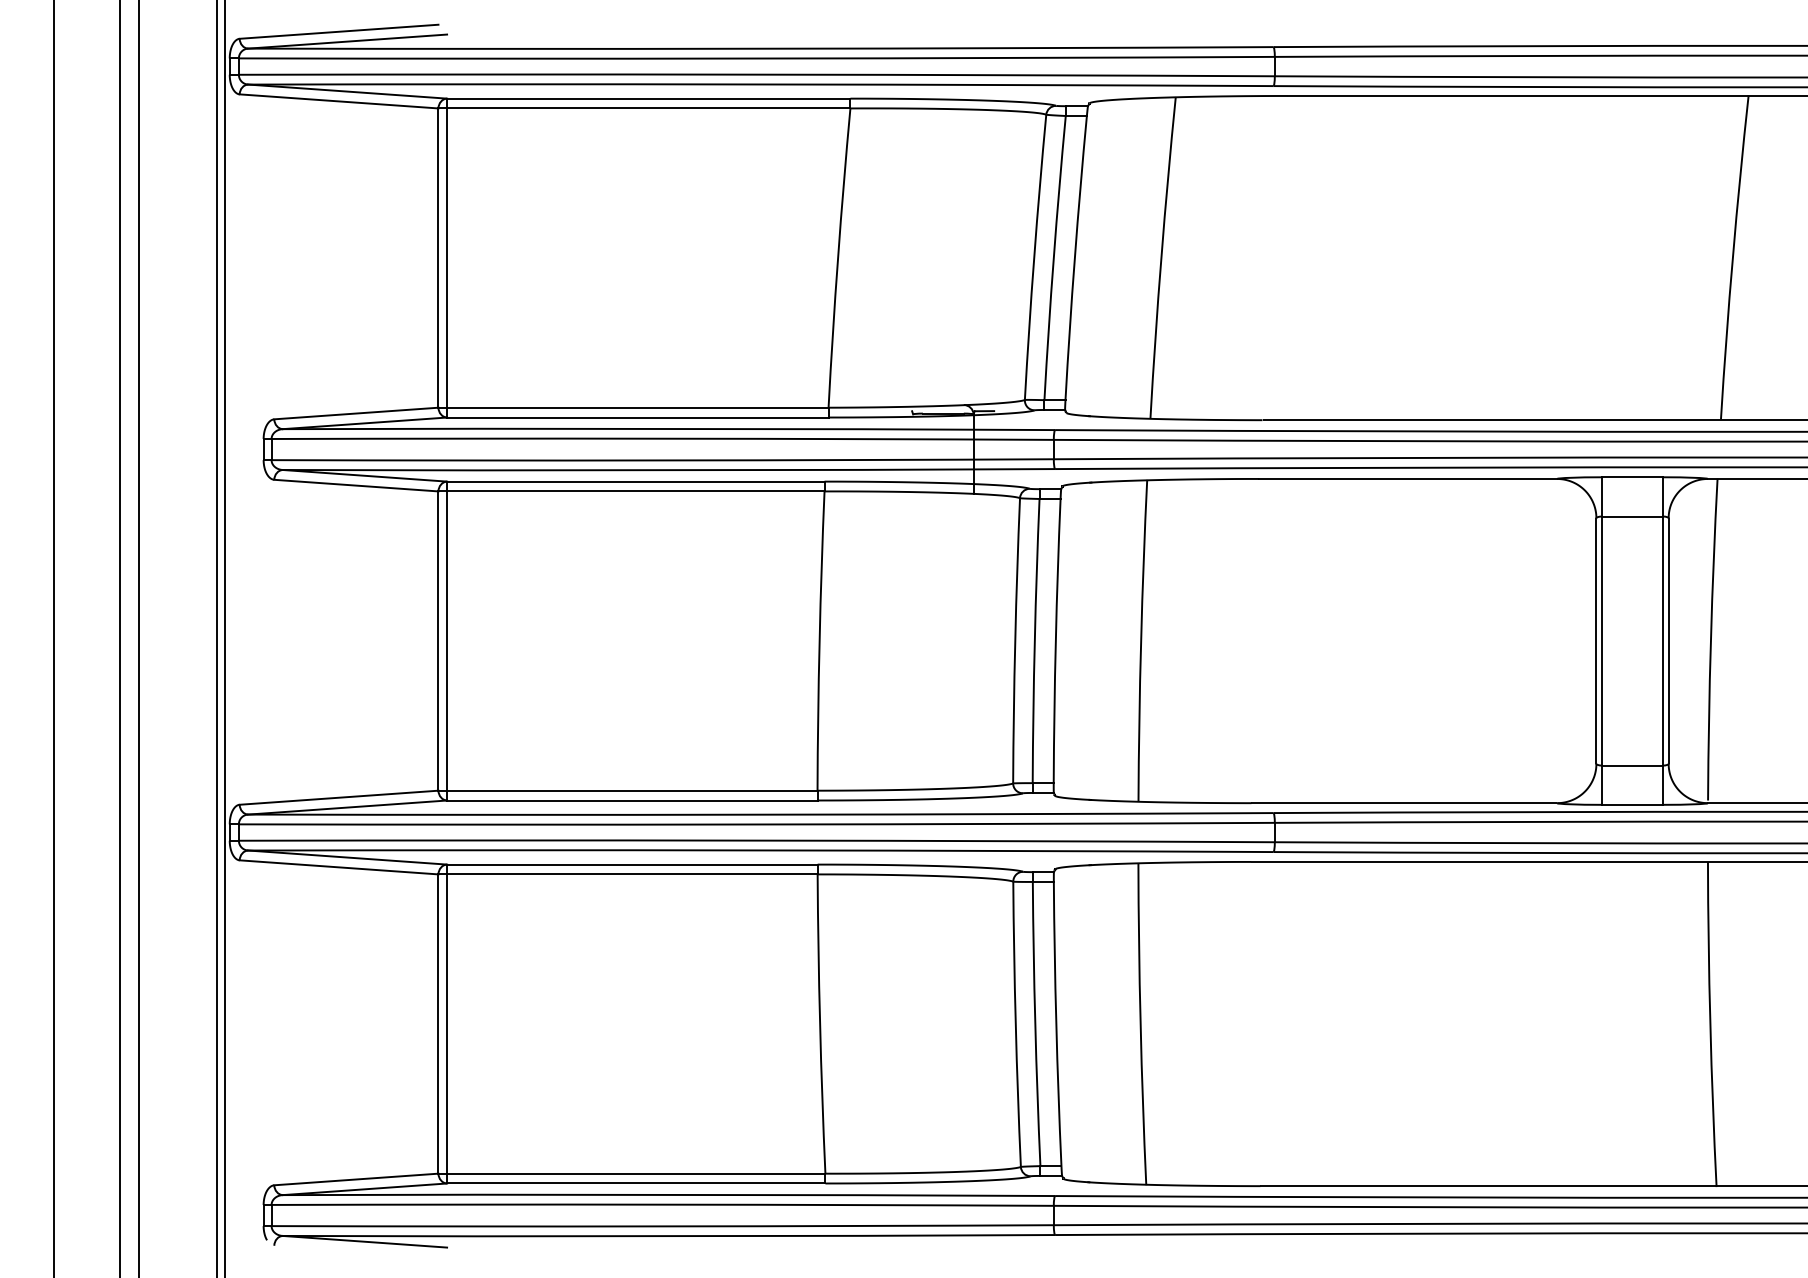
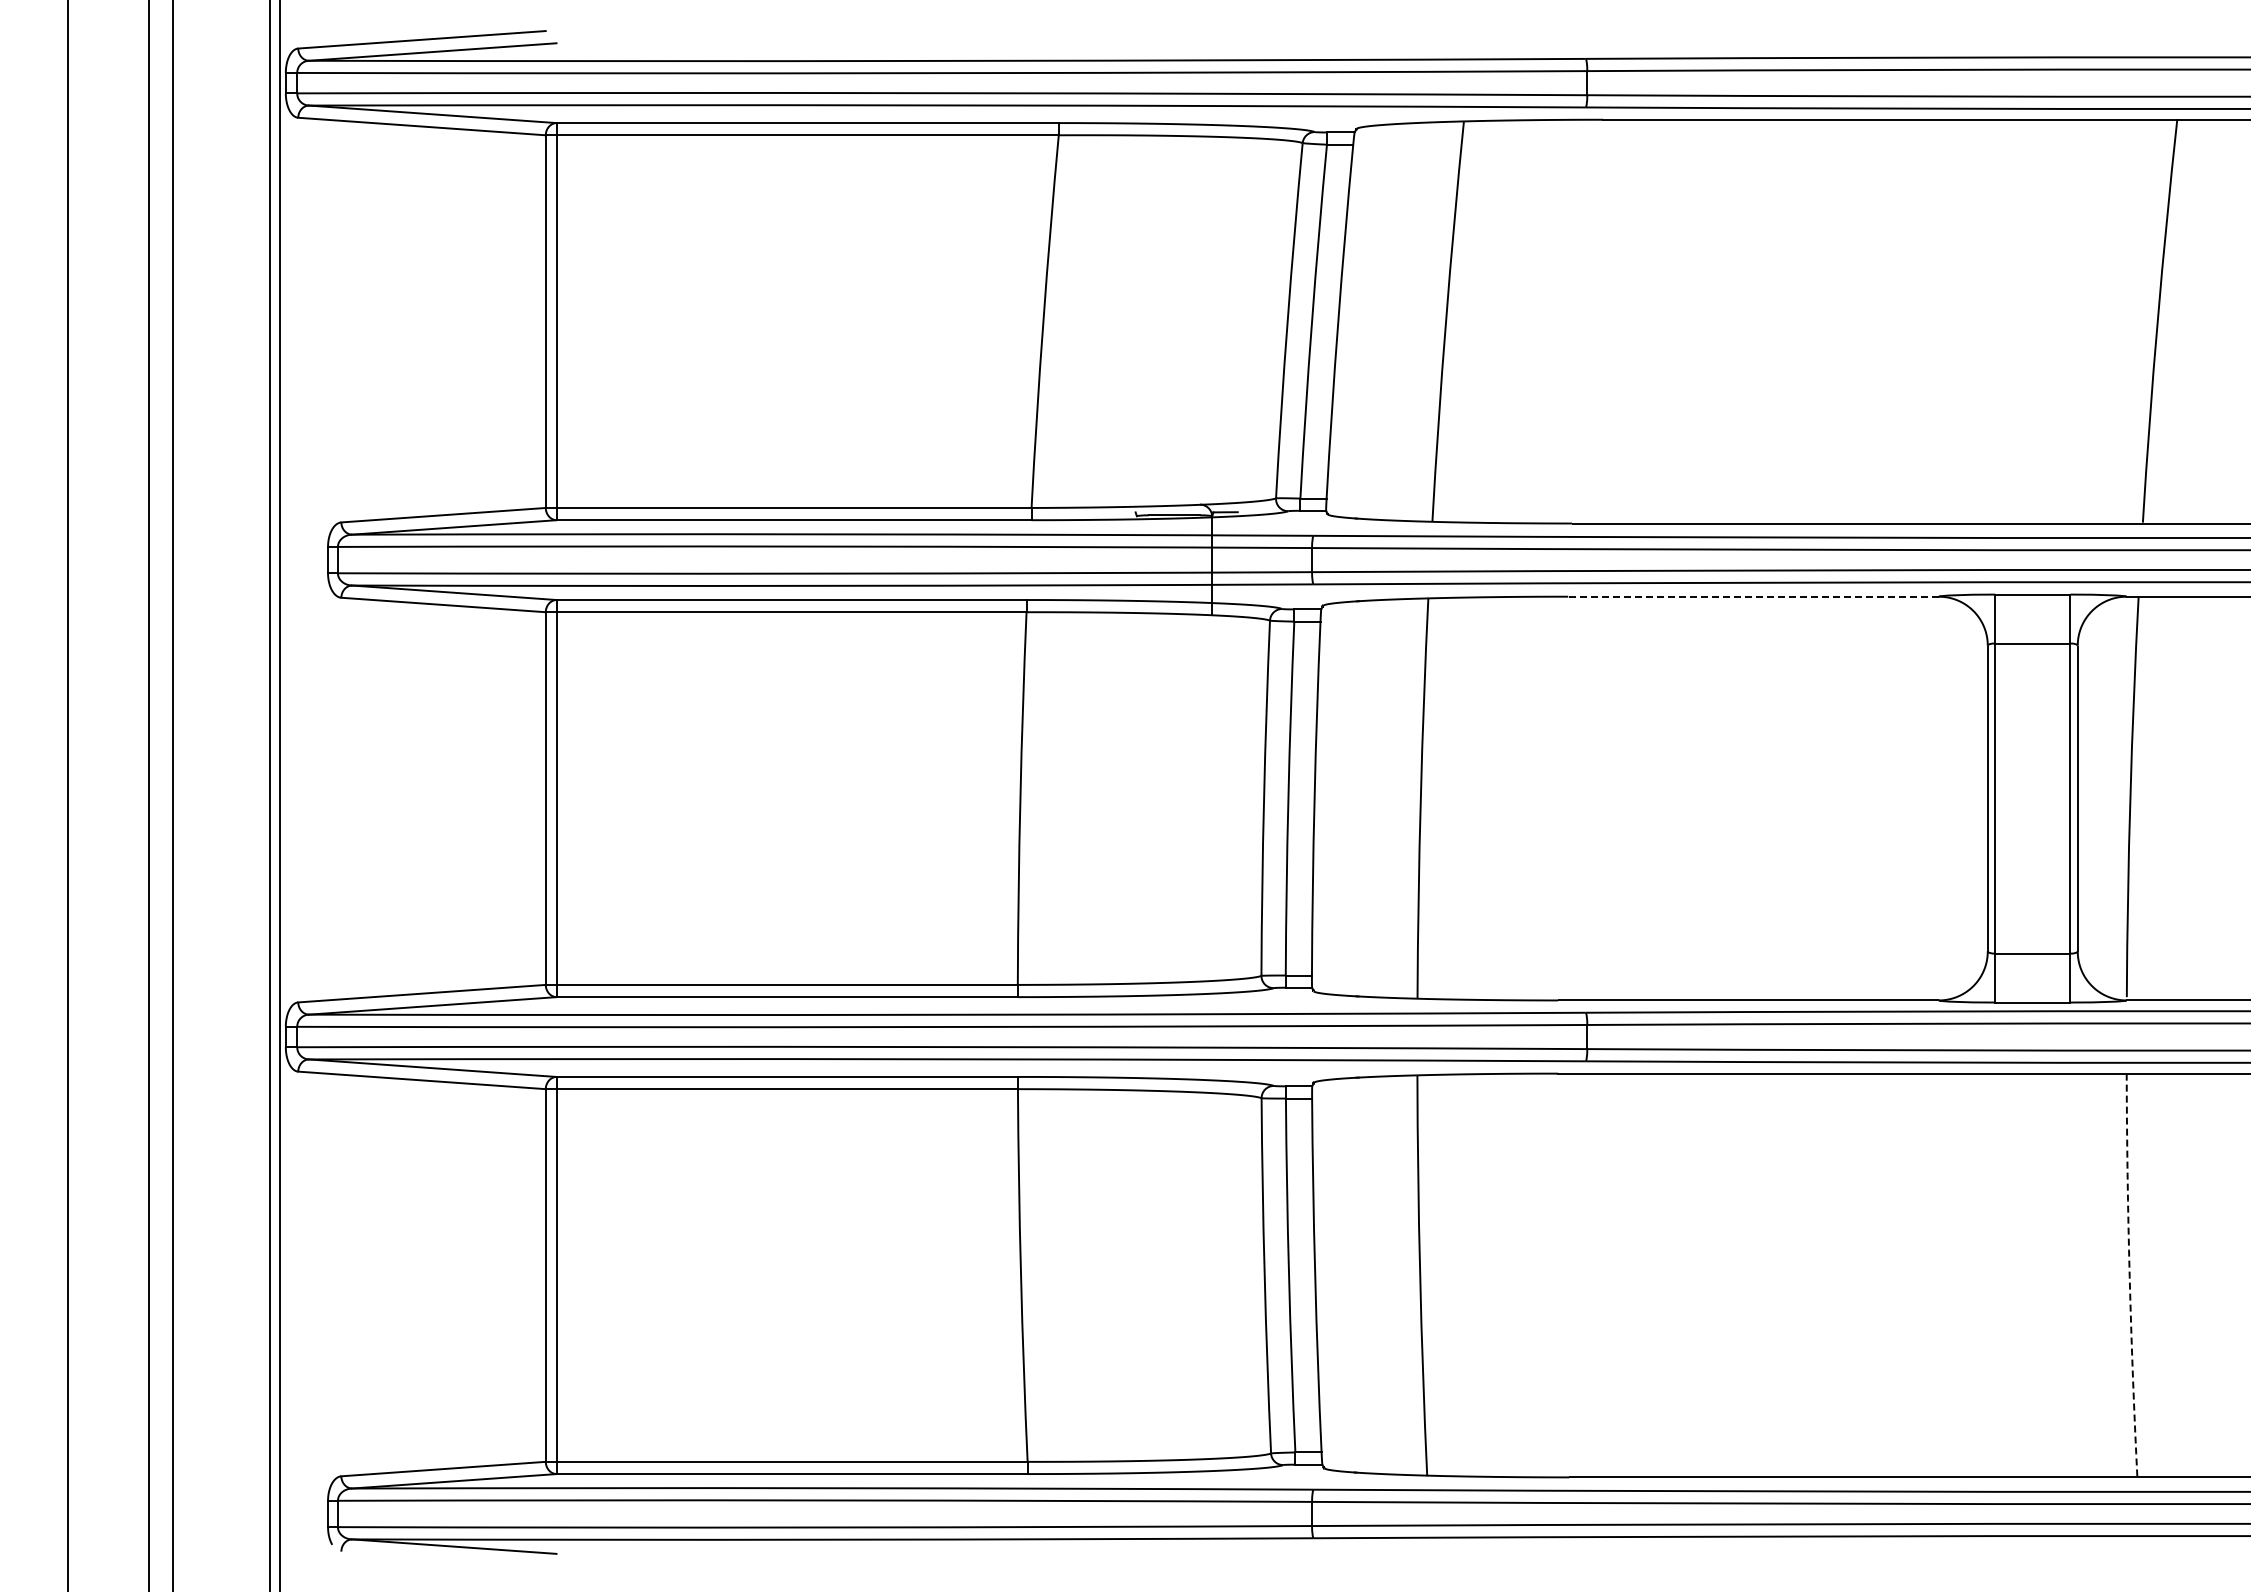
line: (1408, 478) -> (1753, 596), solid -> dashed
arc: (1710, 1024) -> (2129, 1276), solid -> dashed

